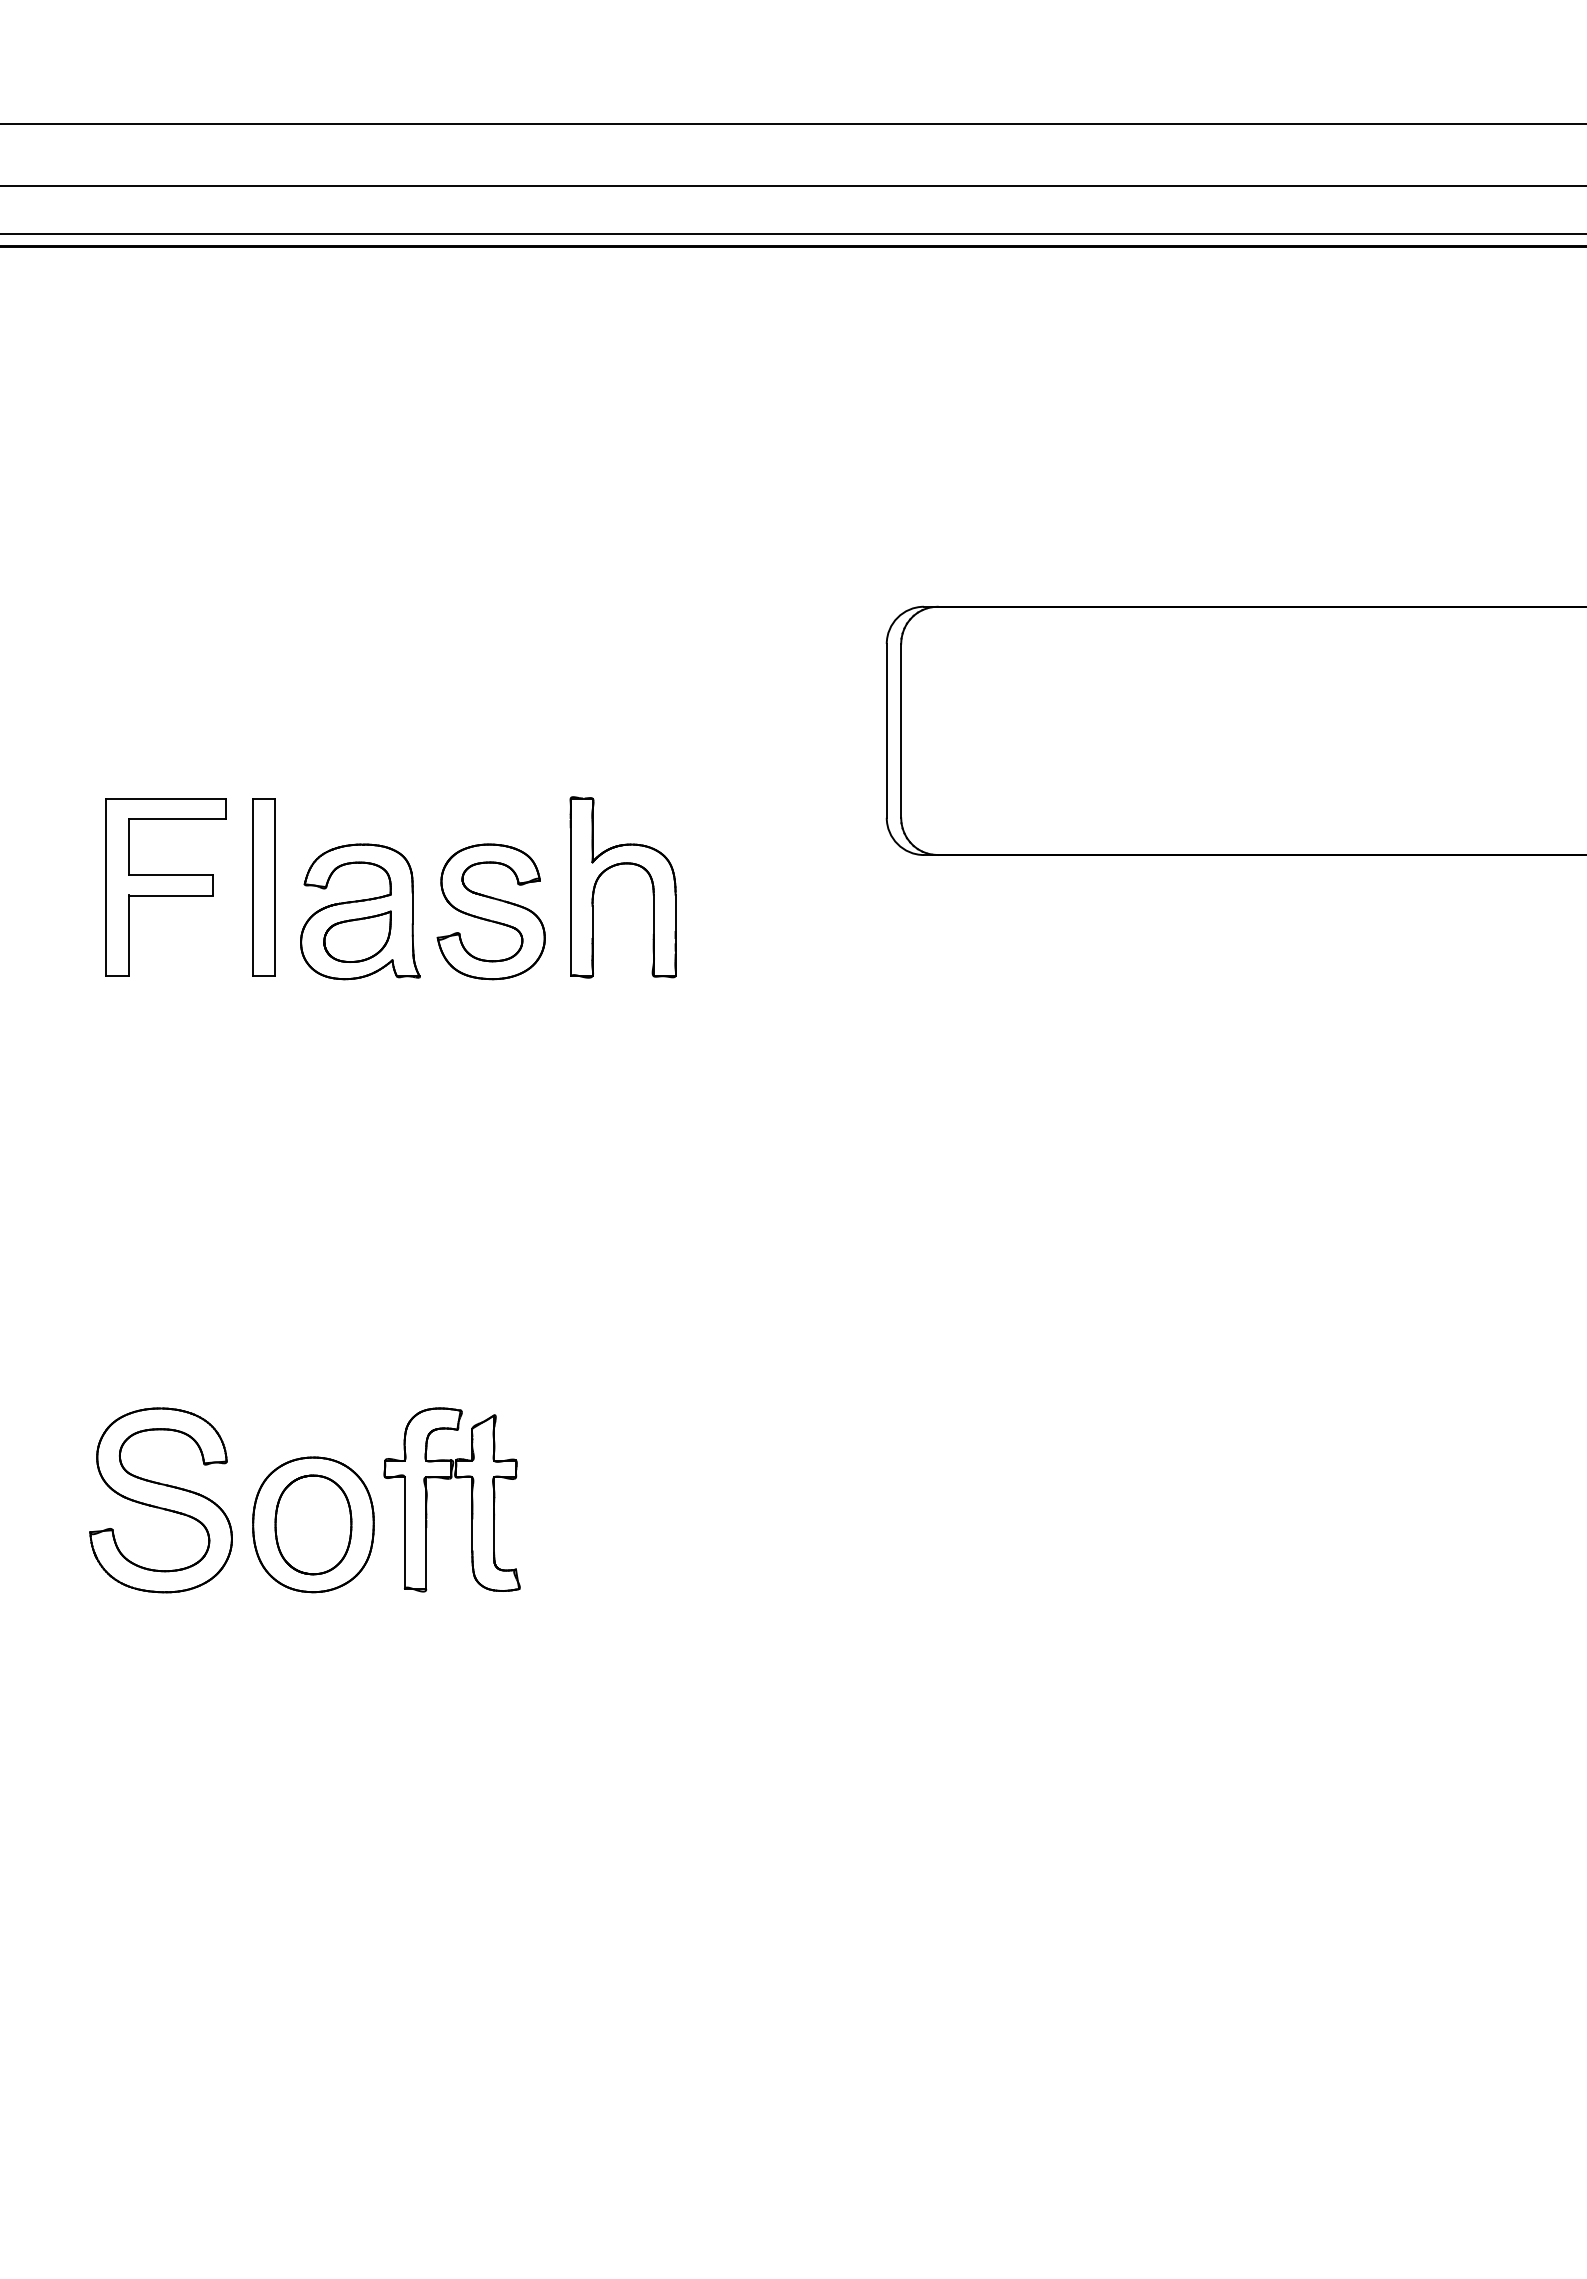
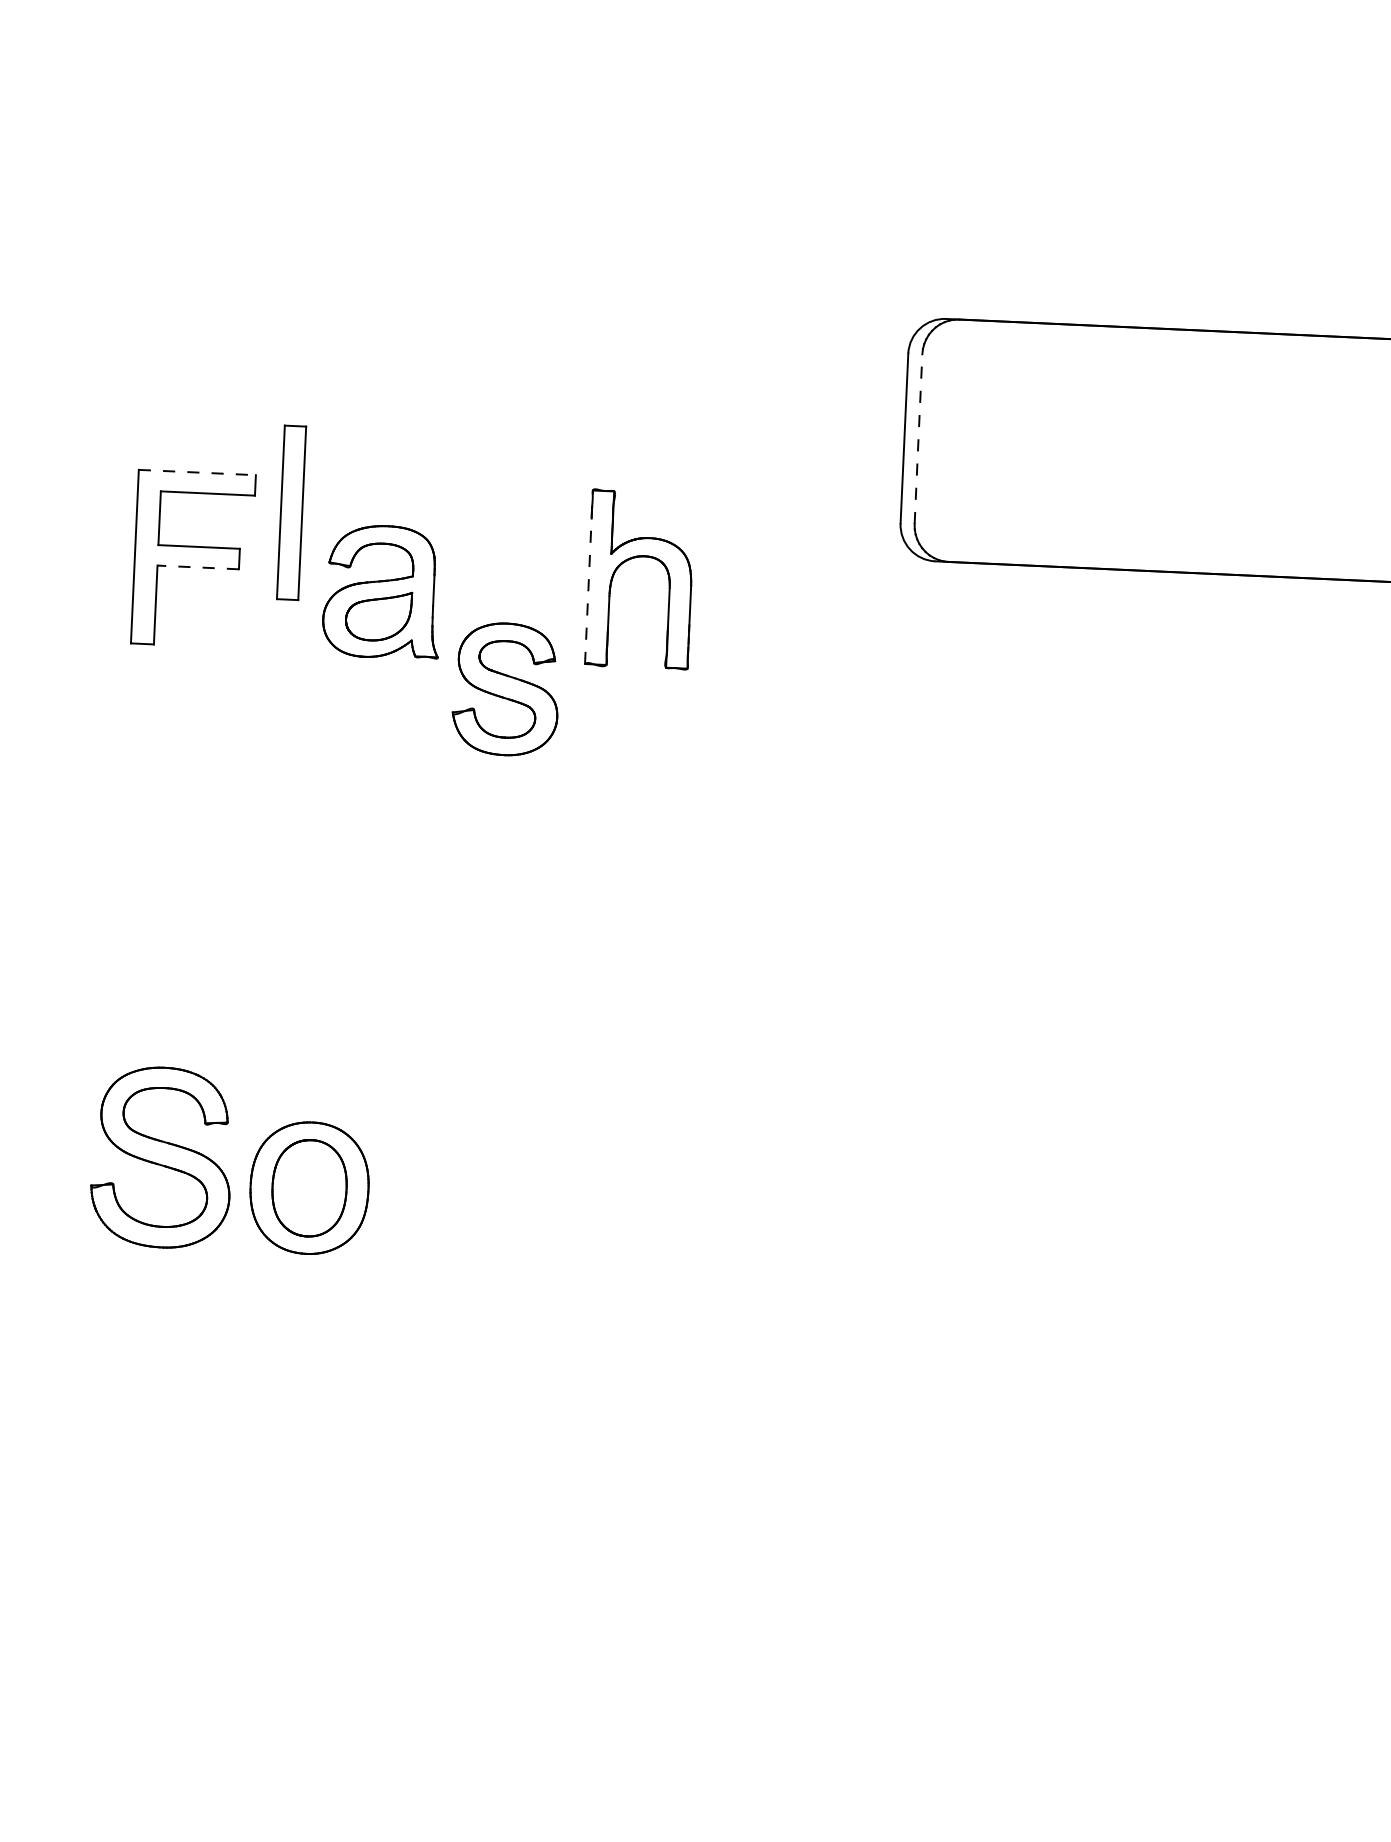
line: (901, 730) -> (918, 438), solid -> dashed
line: (165, 798) -> (197, 472), solid -> dashed
part: (263, 887) -> (291, 512), moved
line: (570, 887) -> (588, 577), solid -> dashed
line: (170, 895) -> (197, 567), solid -> dashed
part: (490, 911) -> (505, 689), moved
part: (471, 1499) -> (464, 1170), removed

